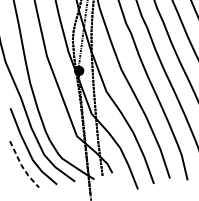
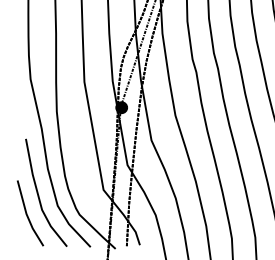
line: (21, 165) -> (26, 214), dashed -> solid

